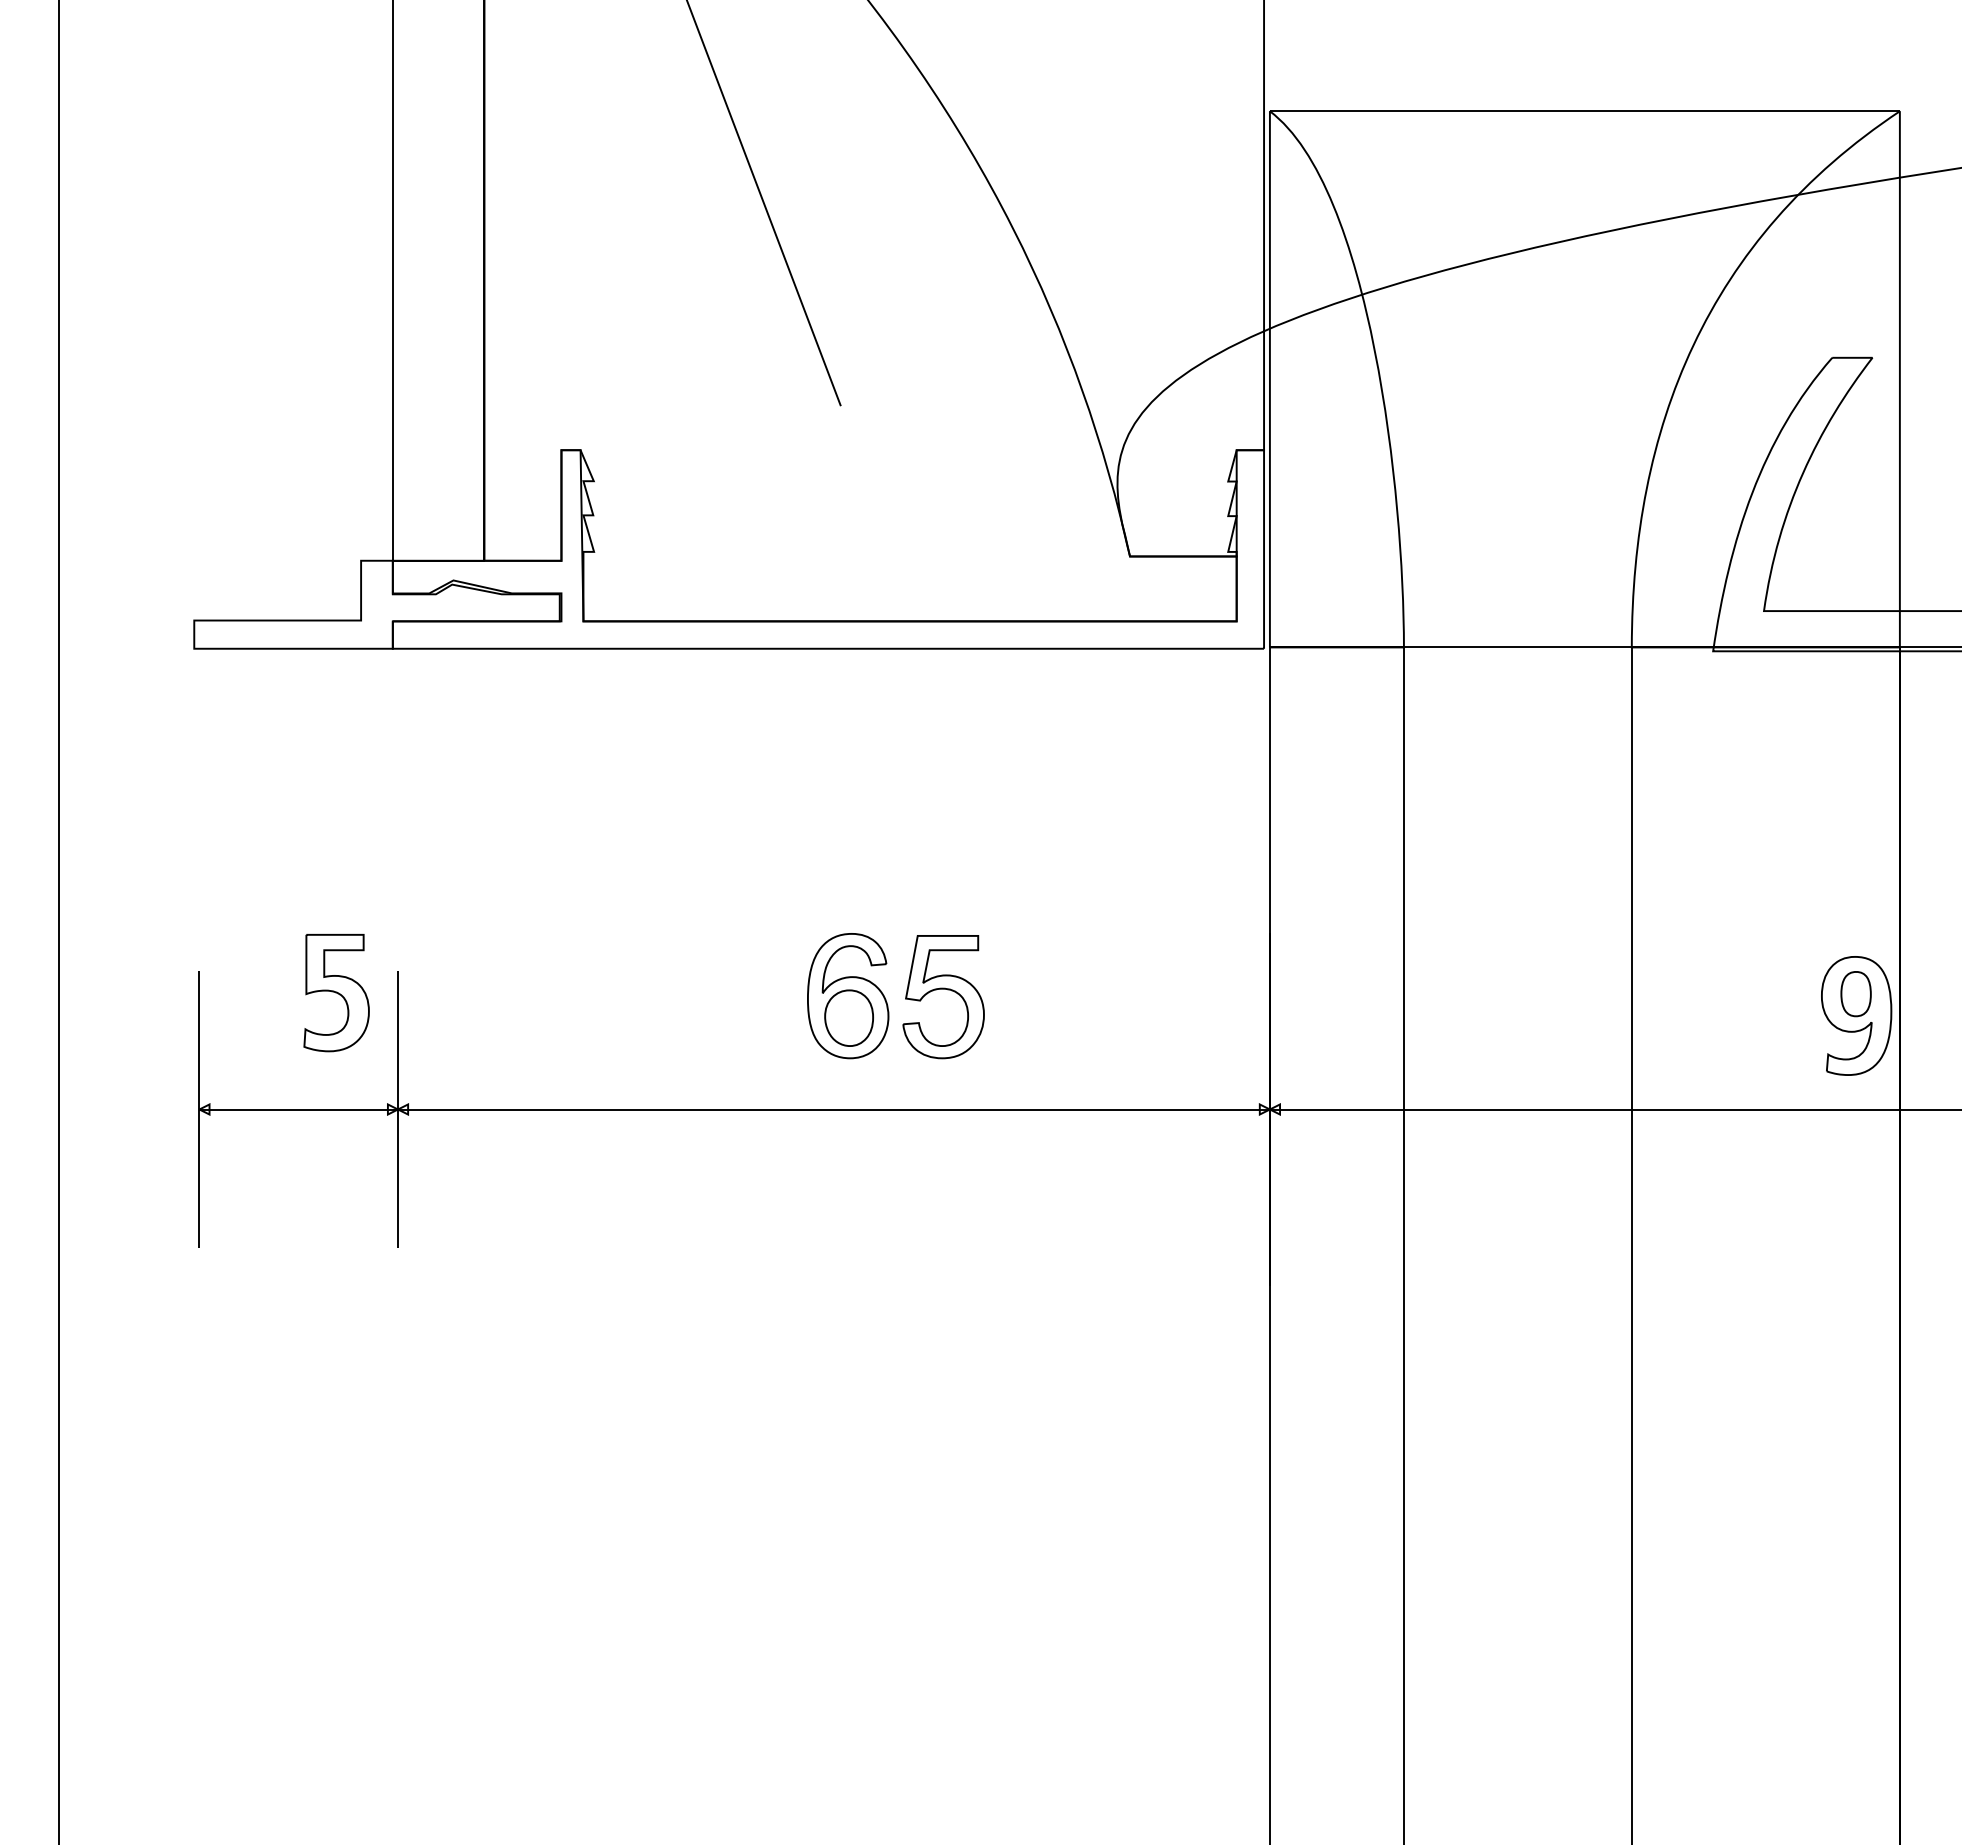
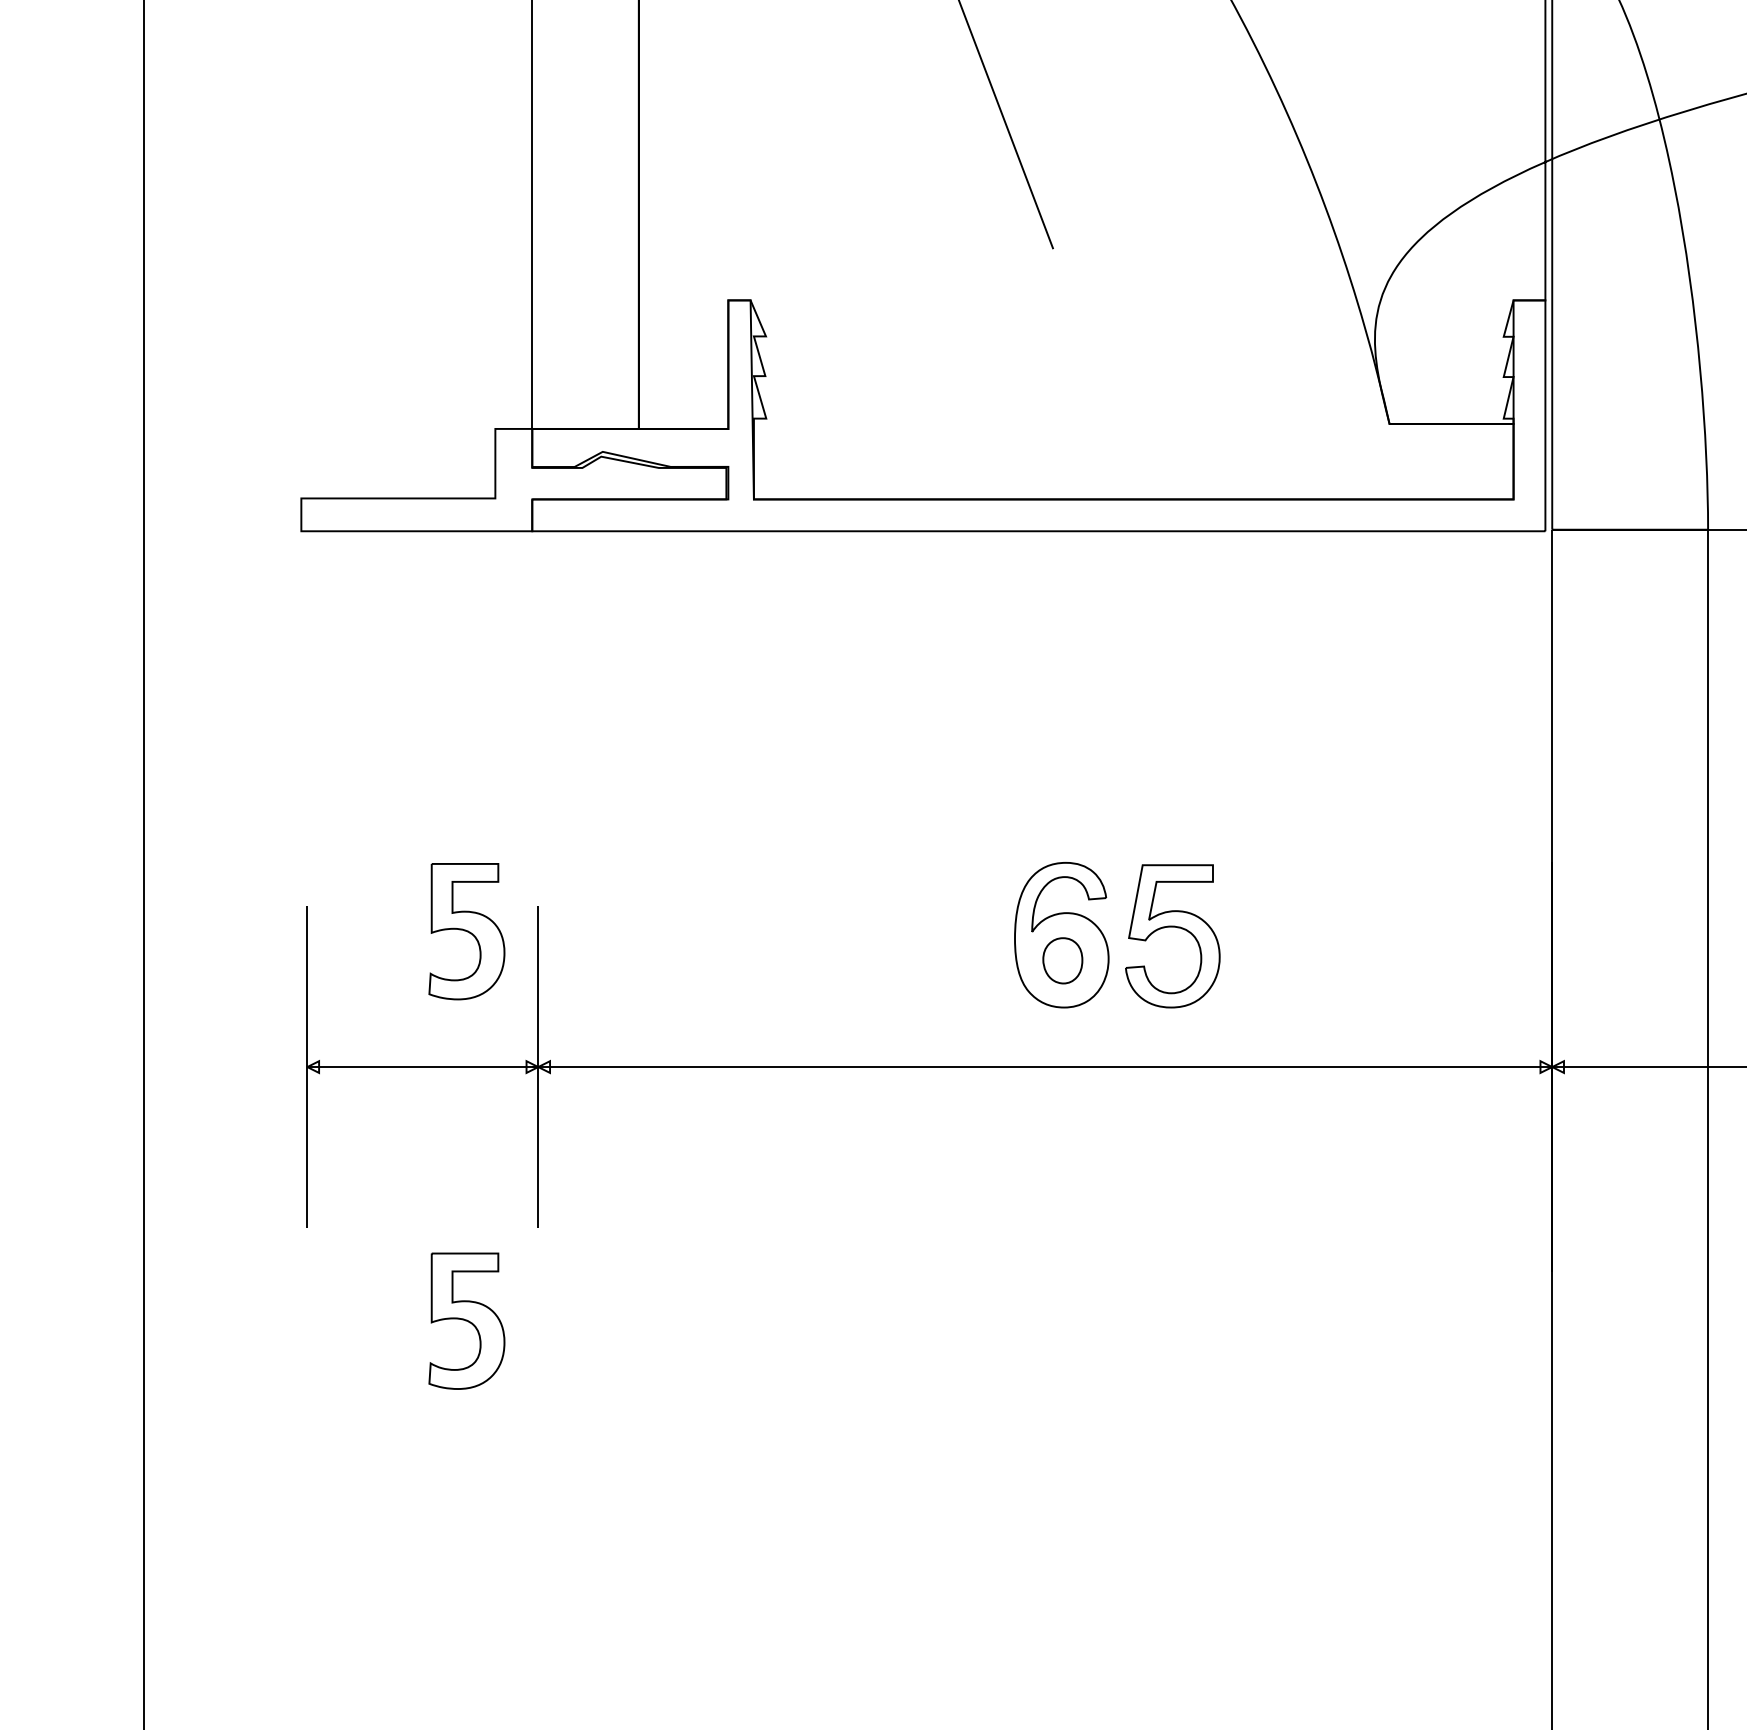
part: (848, 1017) -> (1062, 960), size x0.7
part: (336, 1328) -> (466, 1321), added

